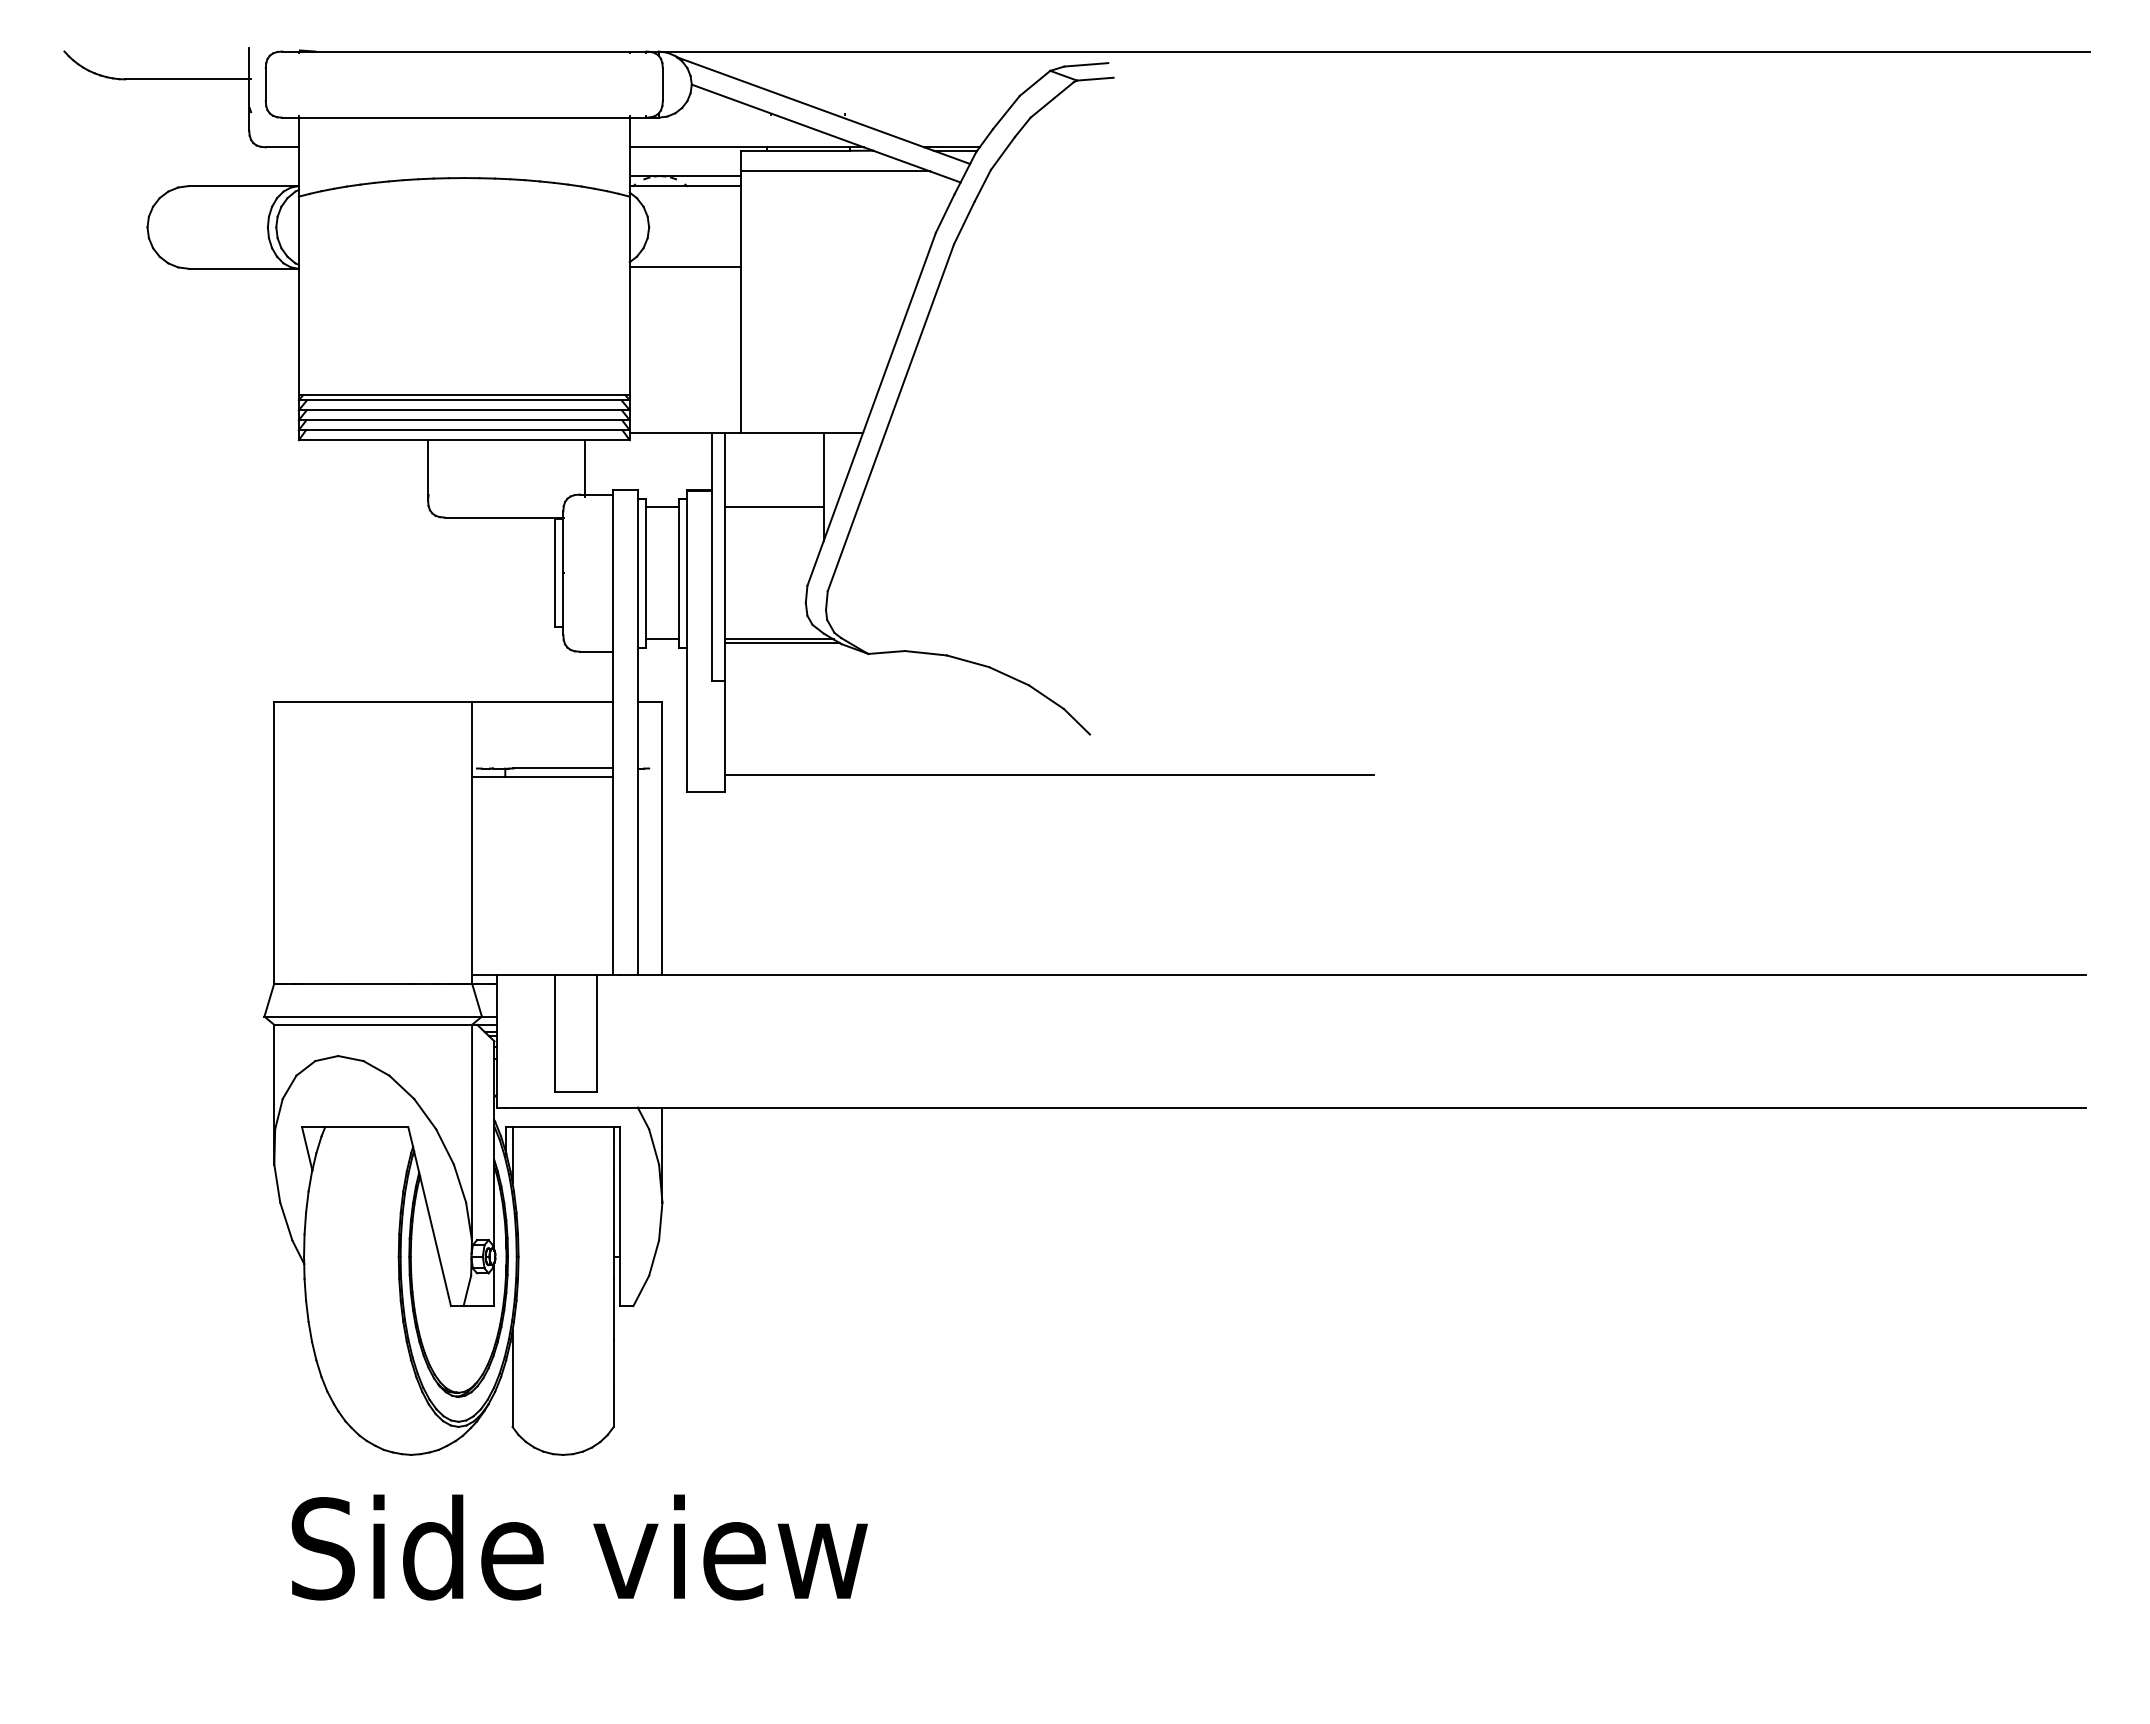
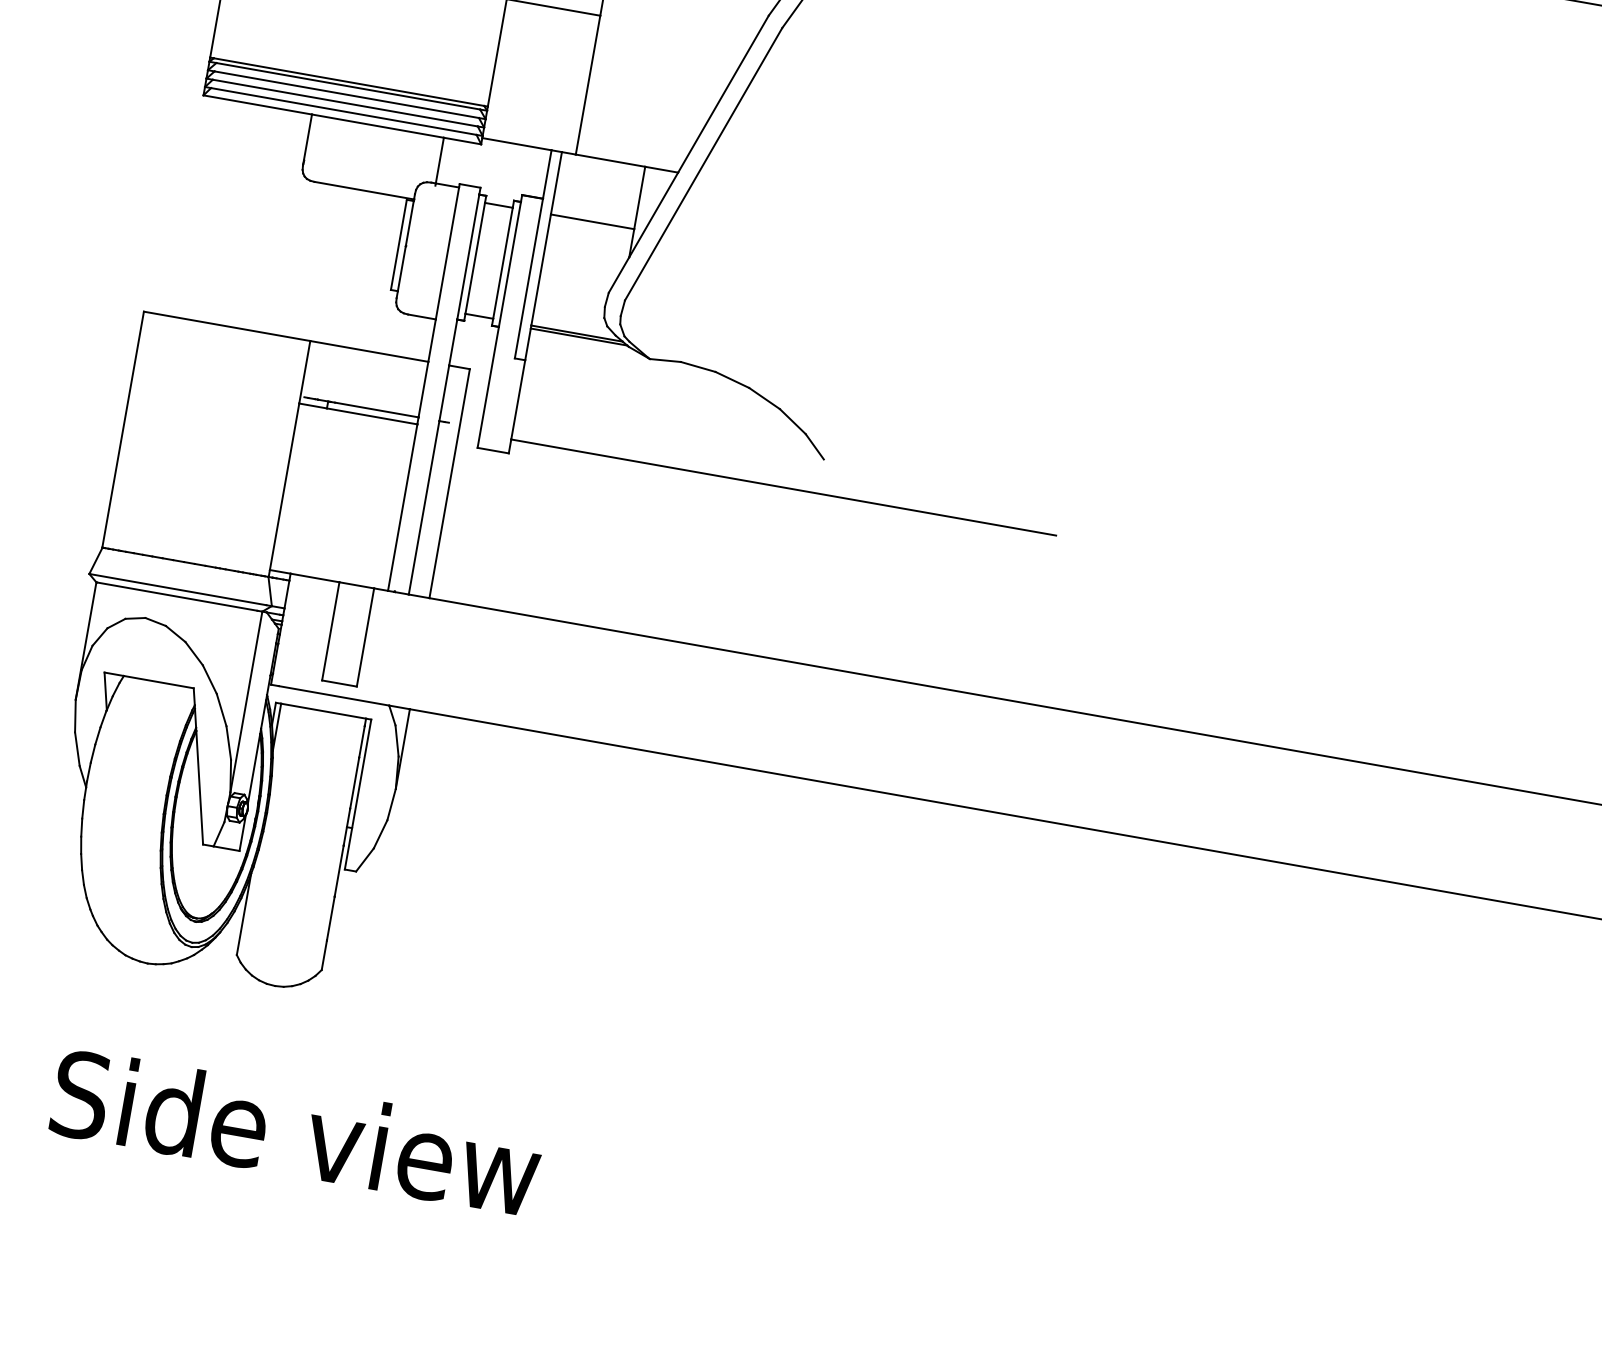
text: (579, 1547) -> (296, 1132), moved

